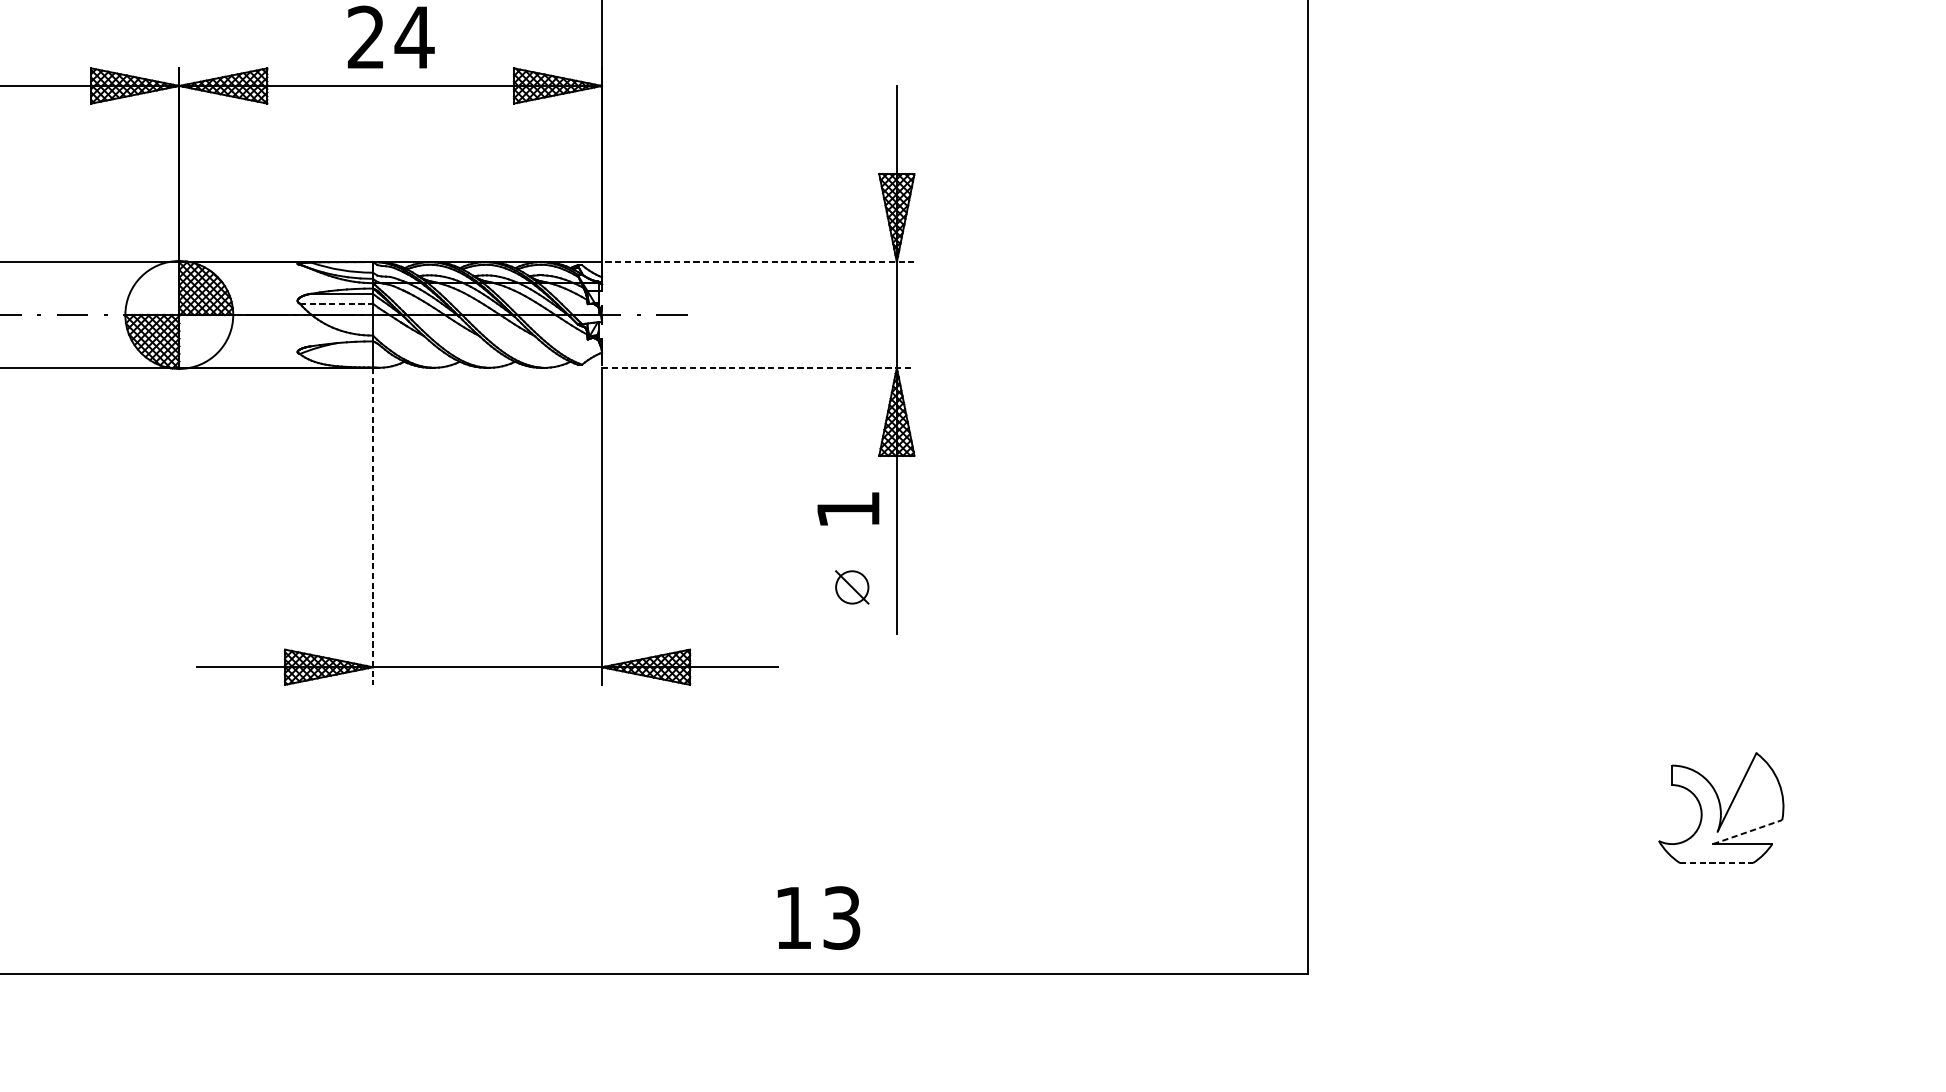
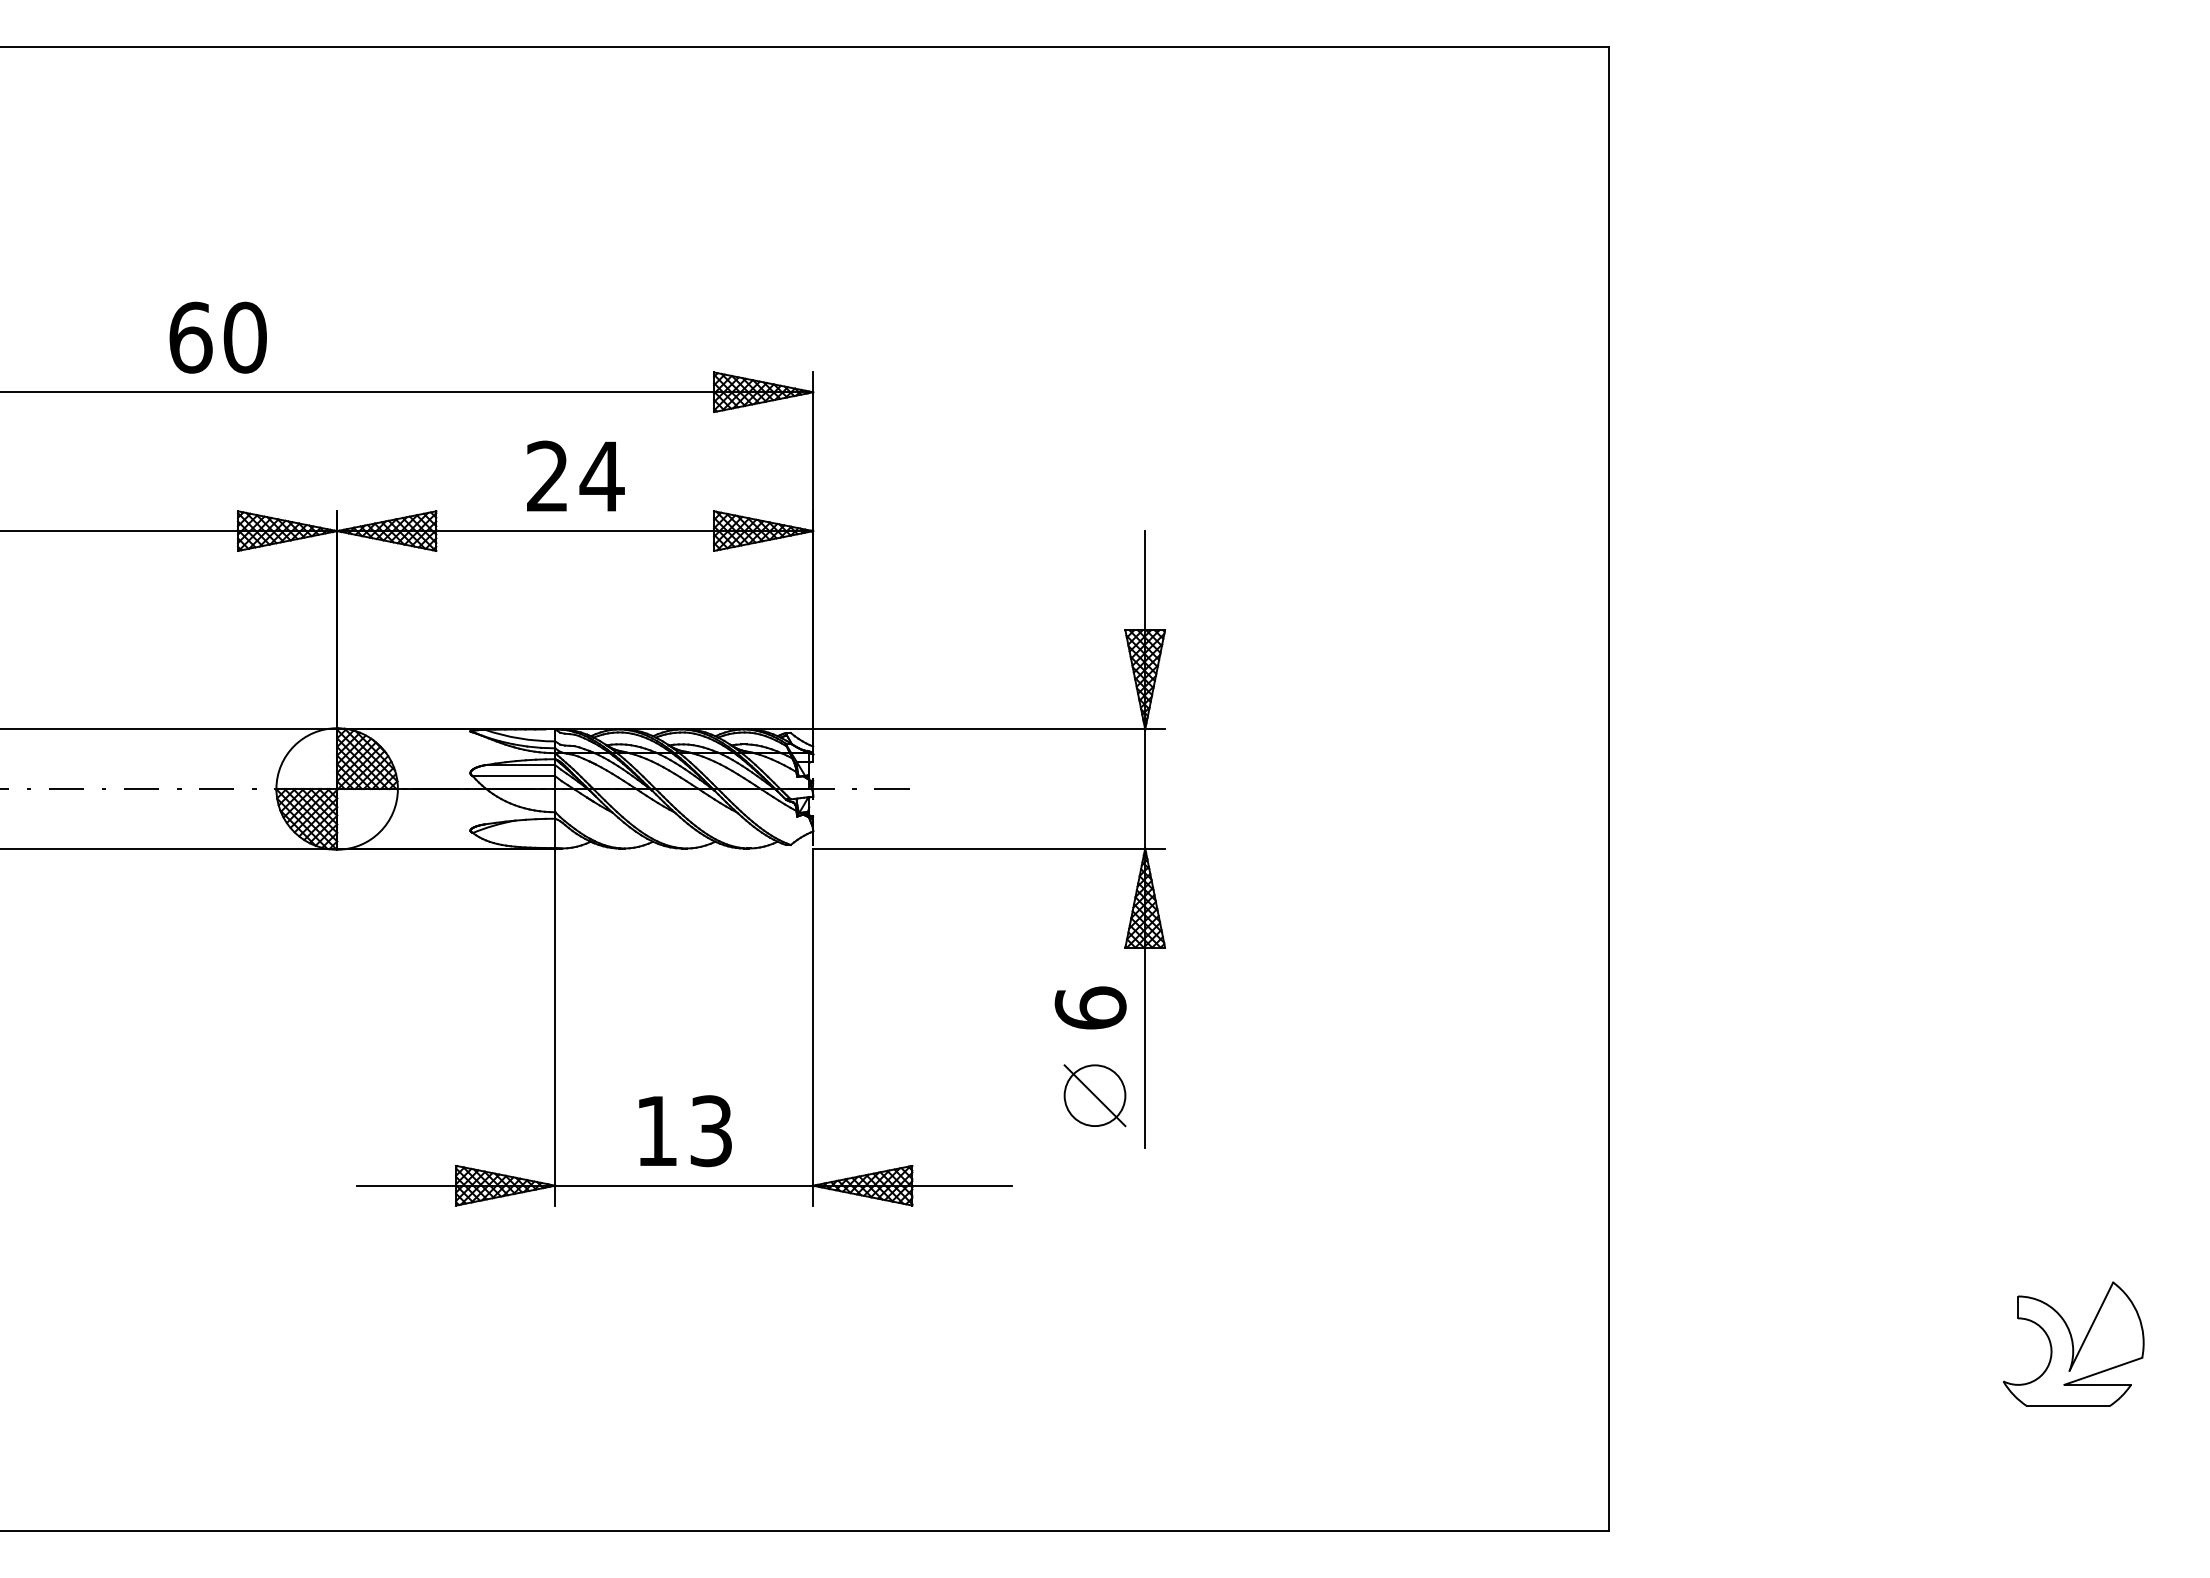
line: (758, 262) -> (989, 729), dashed -> solid
line: (336, 303) -> (514, 776), dashed -> solid
line: (758, 367) -> (989, 848), dashed -> solid
text: (848, 509) -> (1090, 1007), 1 -> 6
line: (373, 526) -> (555, 1027), dashed -> solid
part: (851, 587) -> (1094, 1095), size x1.67
line: (1747, 832) -> (2103, 1371), dashed -> solid
line: (1716, 863) -> (2068, 1406), dashed -> solid
text: (818, 918) -> (685, 1131), moved

